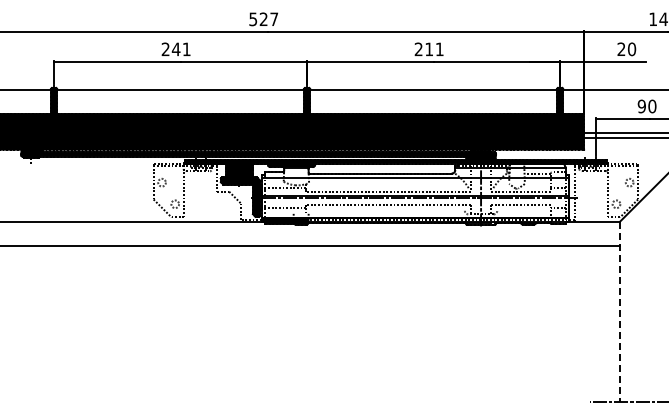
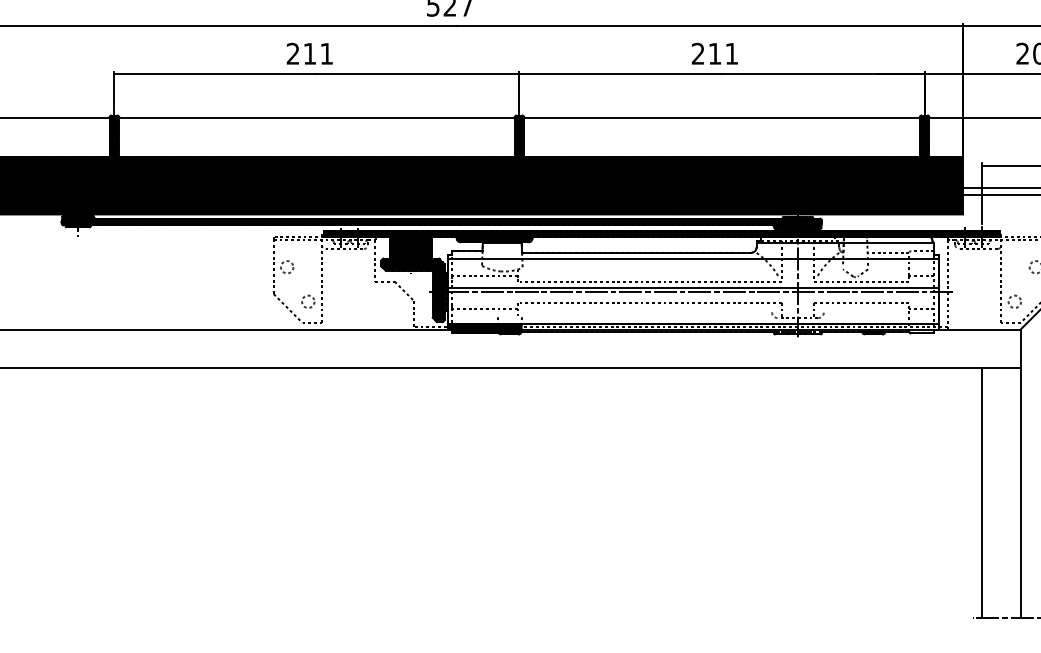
text: (175, 49) -> (308, 54), 241 -> 211
line: (620, 311) -> (1021, 473), dashed -> solid
line: (596, 323) -> (982, 492), added

